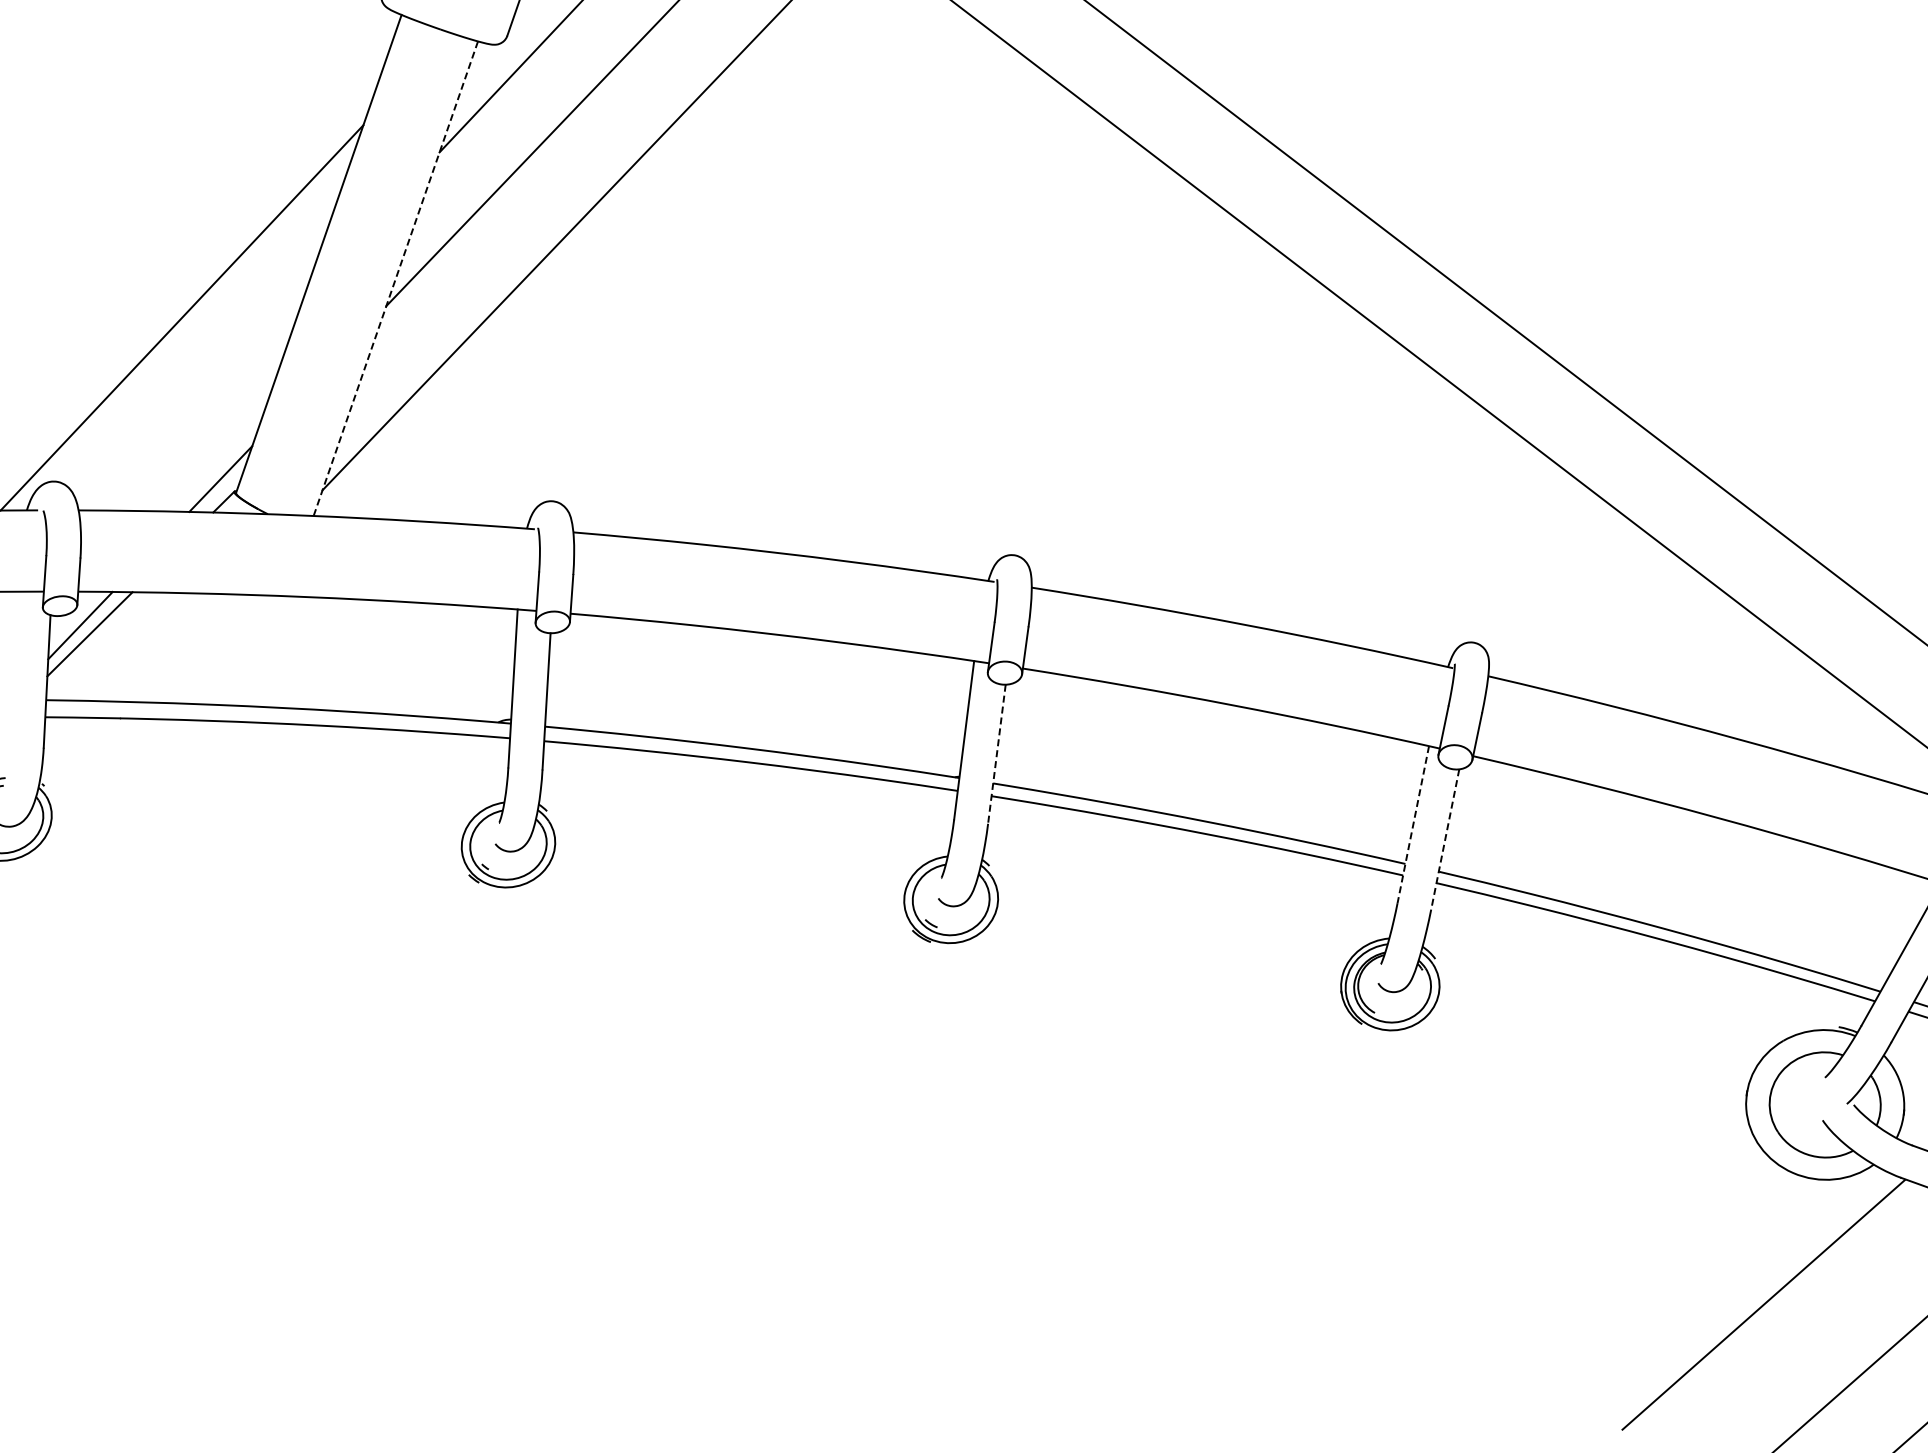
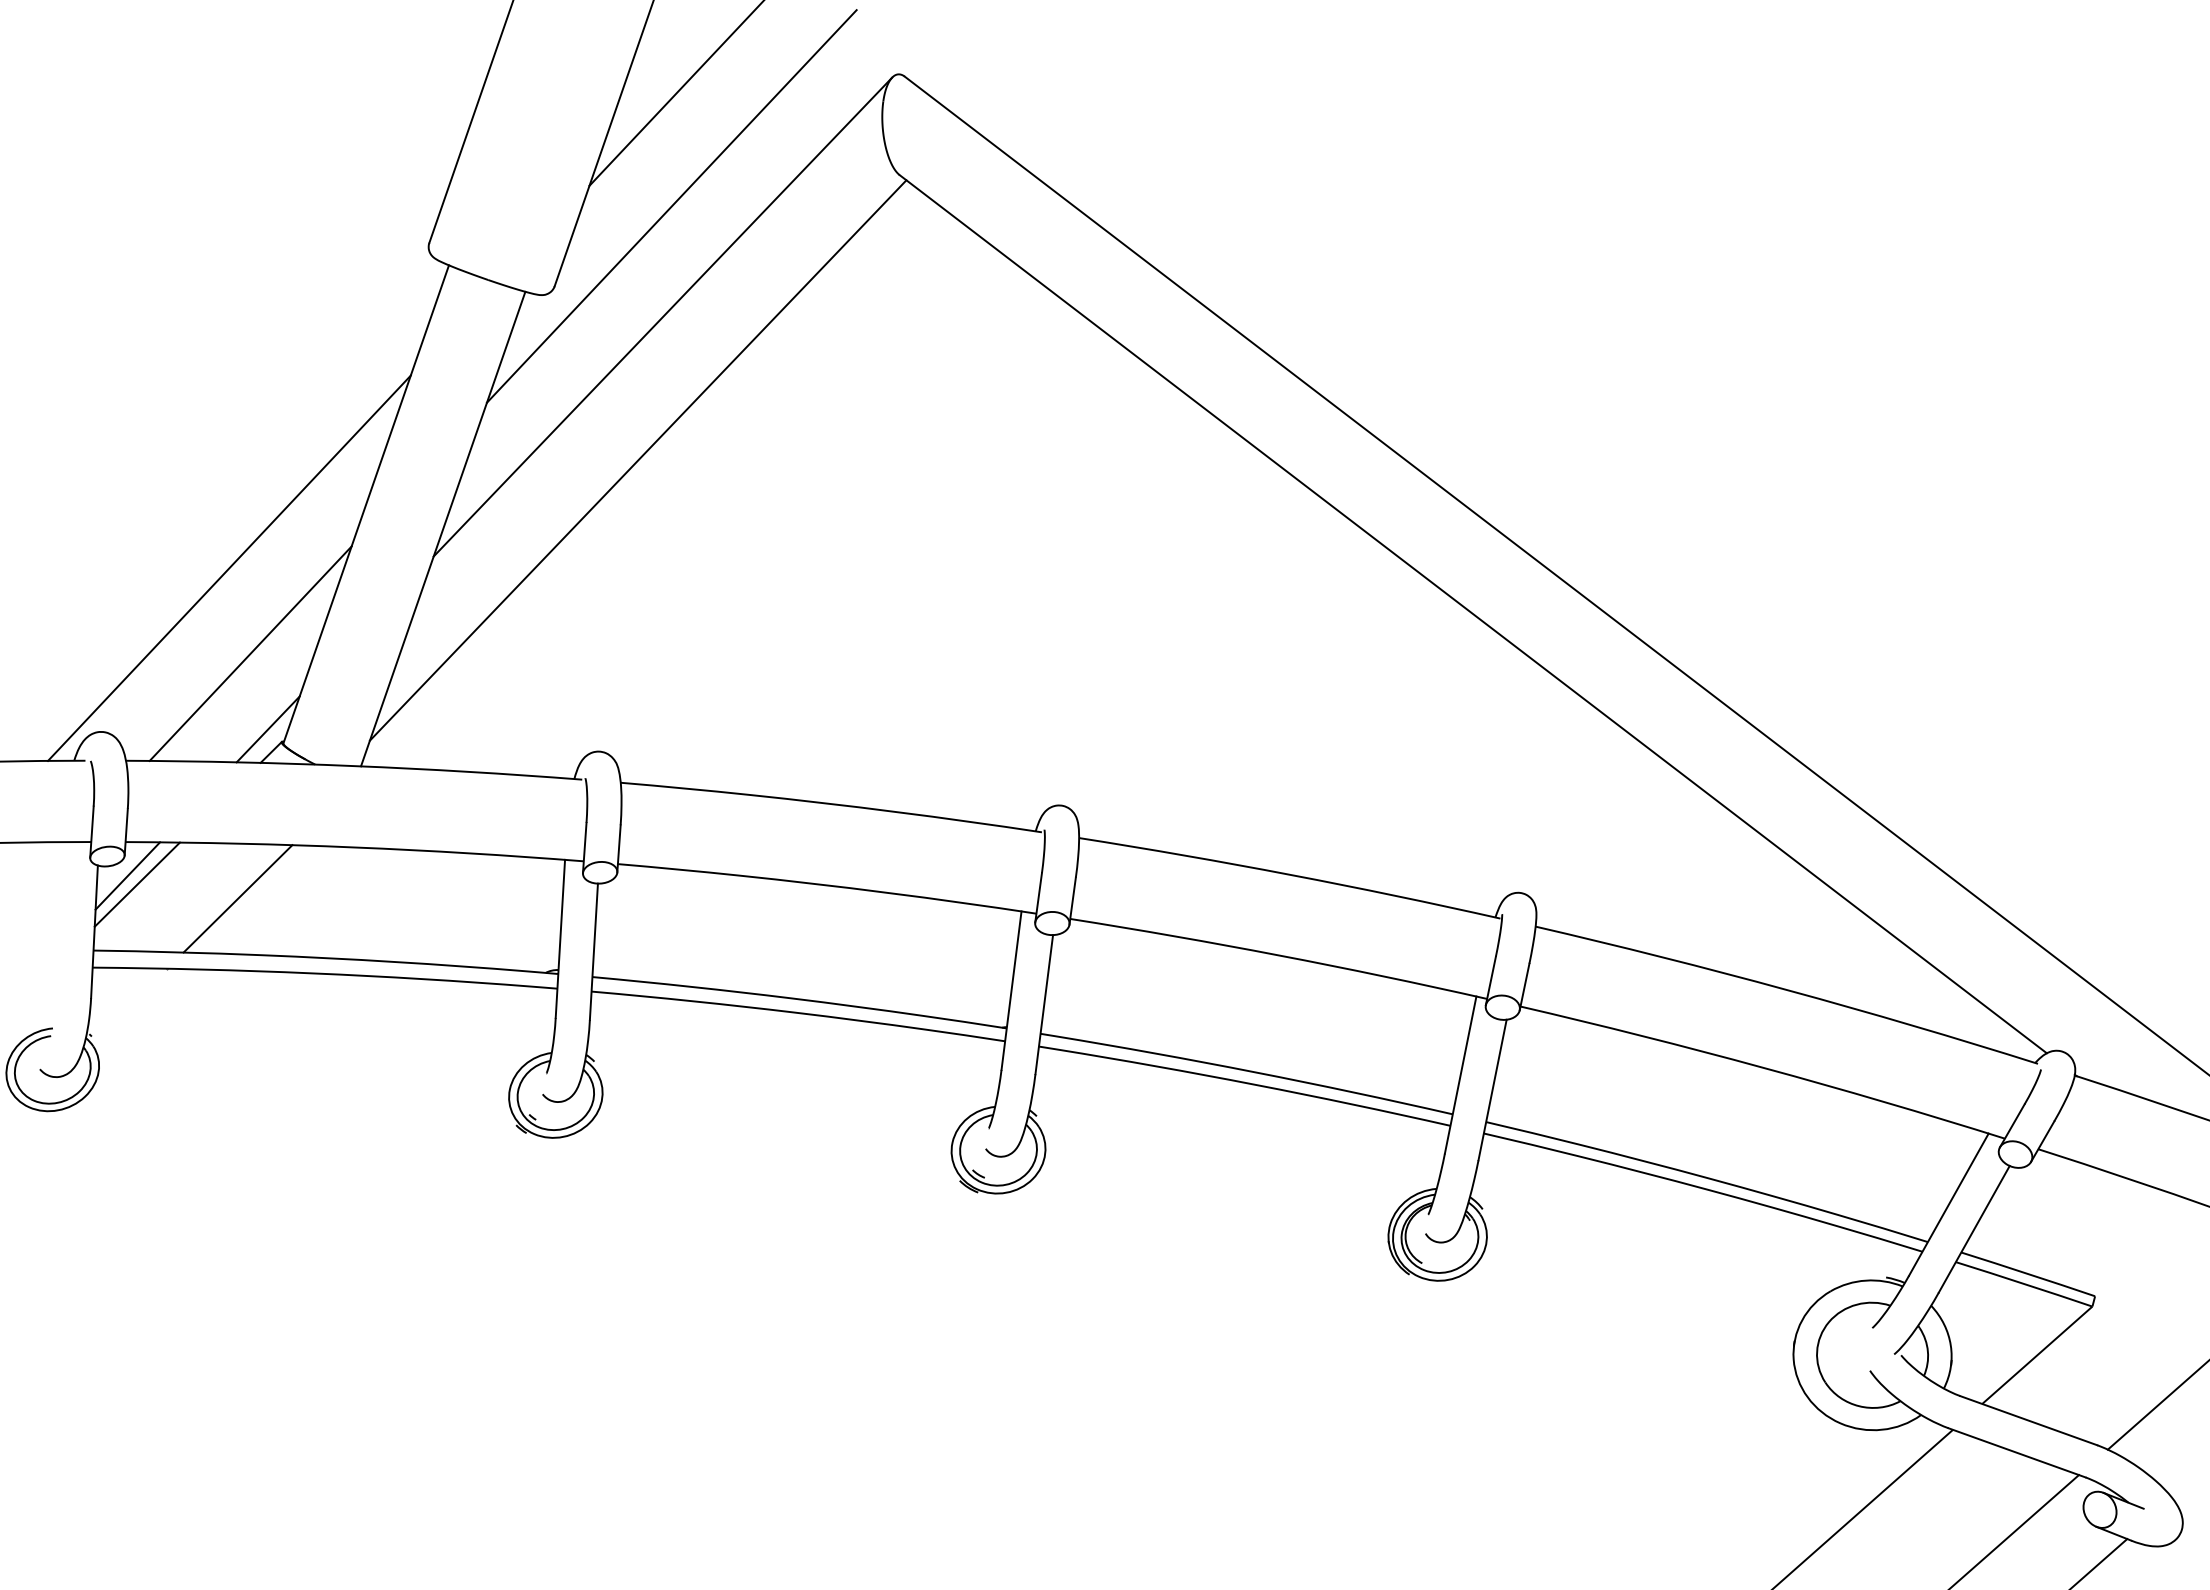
line: (396, 279) -> (443, 529), dashed -> solid
line: (203, 403) -> (250, 653), added
line: (190, 648) -> (237, 898), added
line: (997, 755) -> (1044, 1005), dashed -> solid
line: (1413, 825) -> (1460, 1075), dashed -> solid
line: (1445, 840) -> (1492, 1090), dashed -> solid

